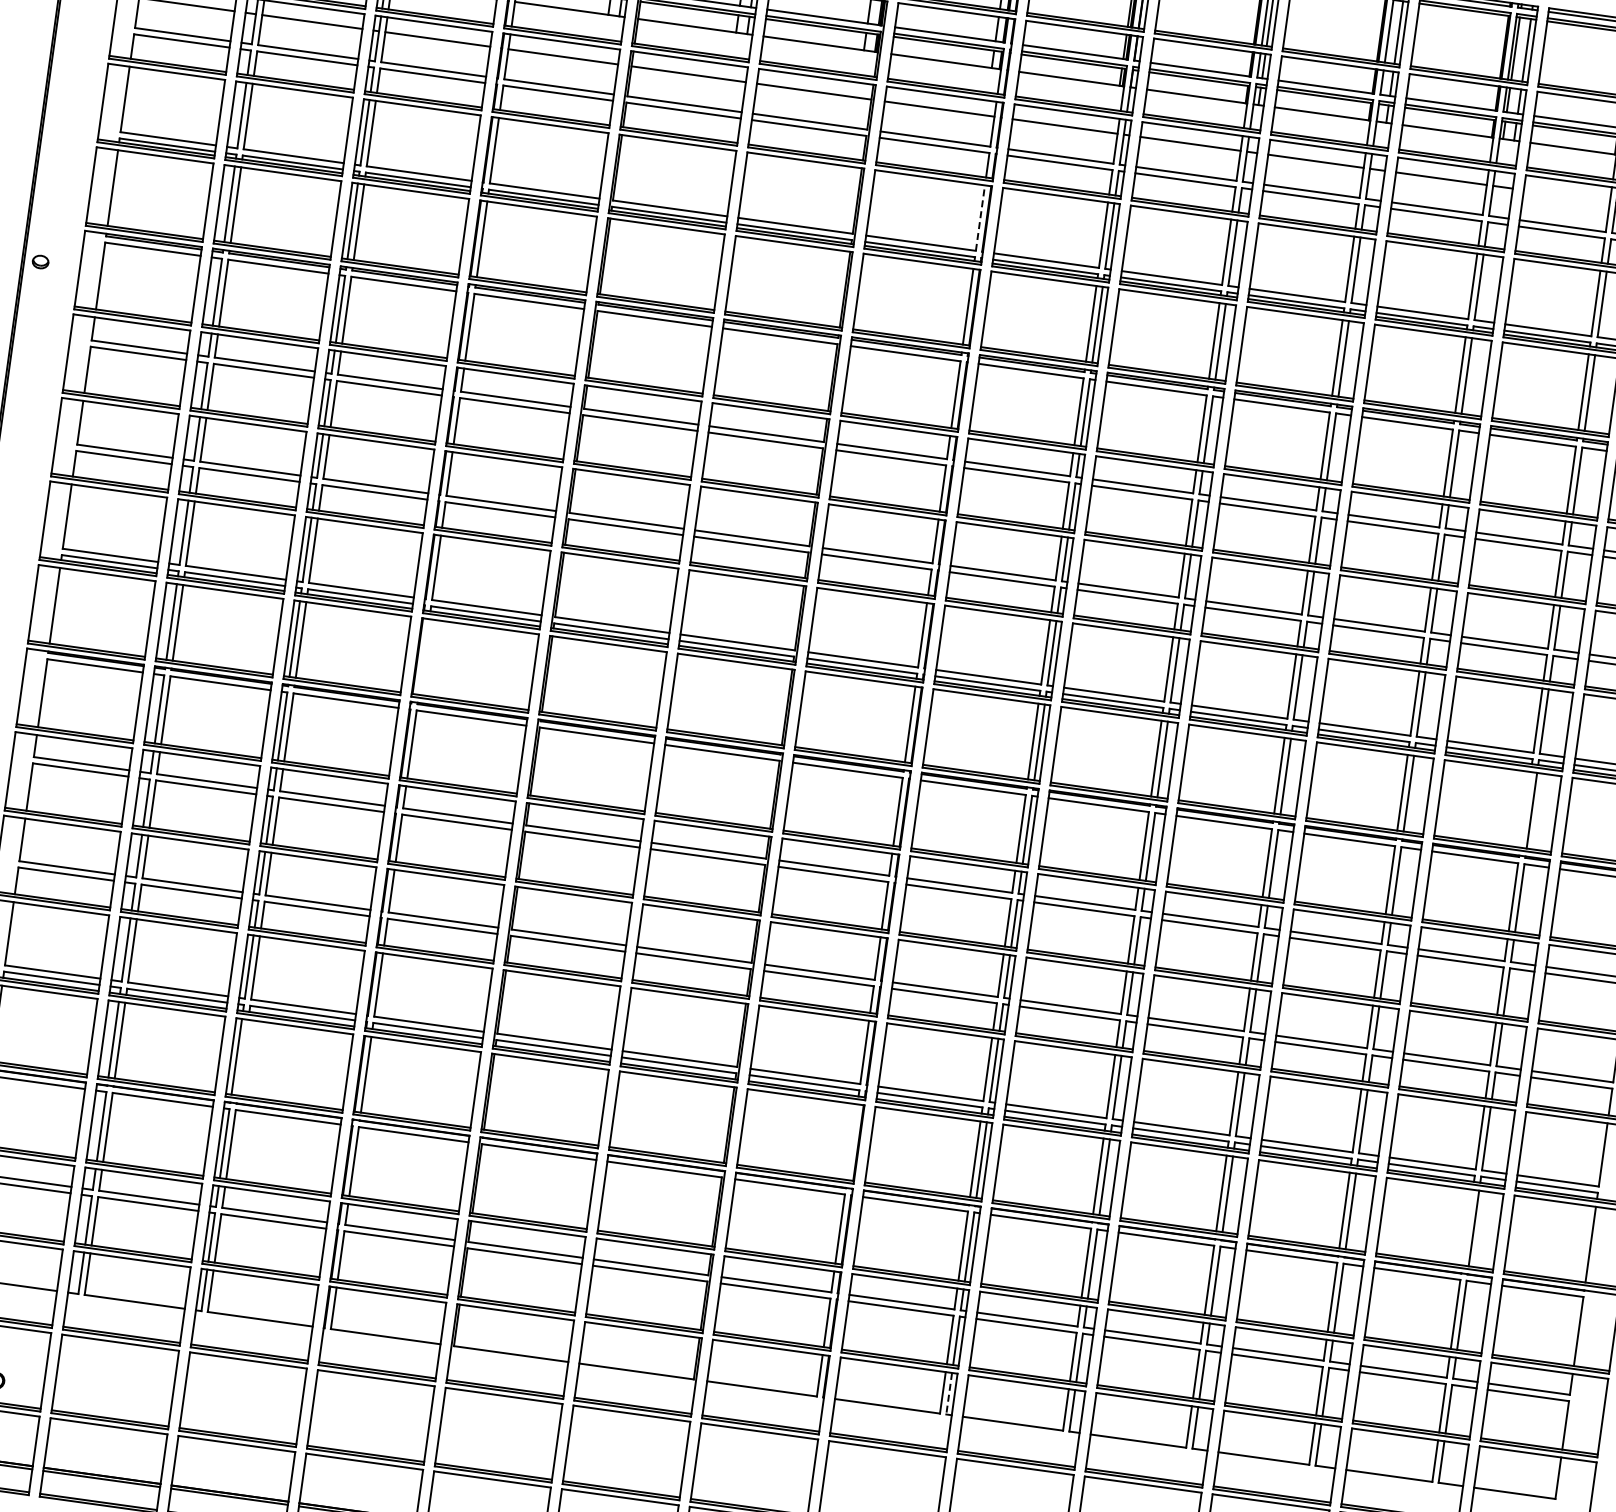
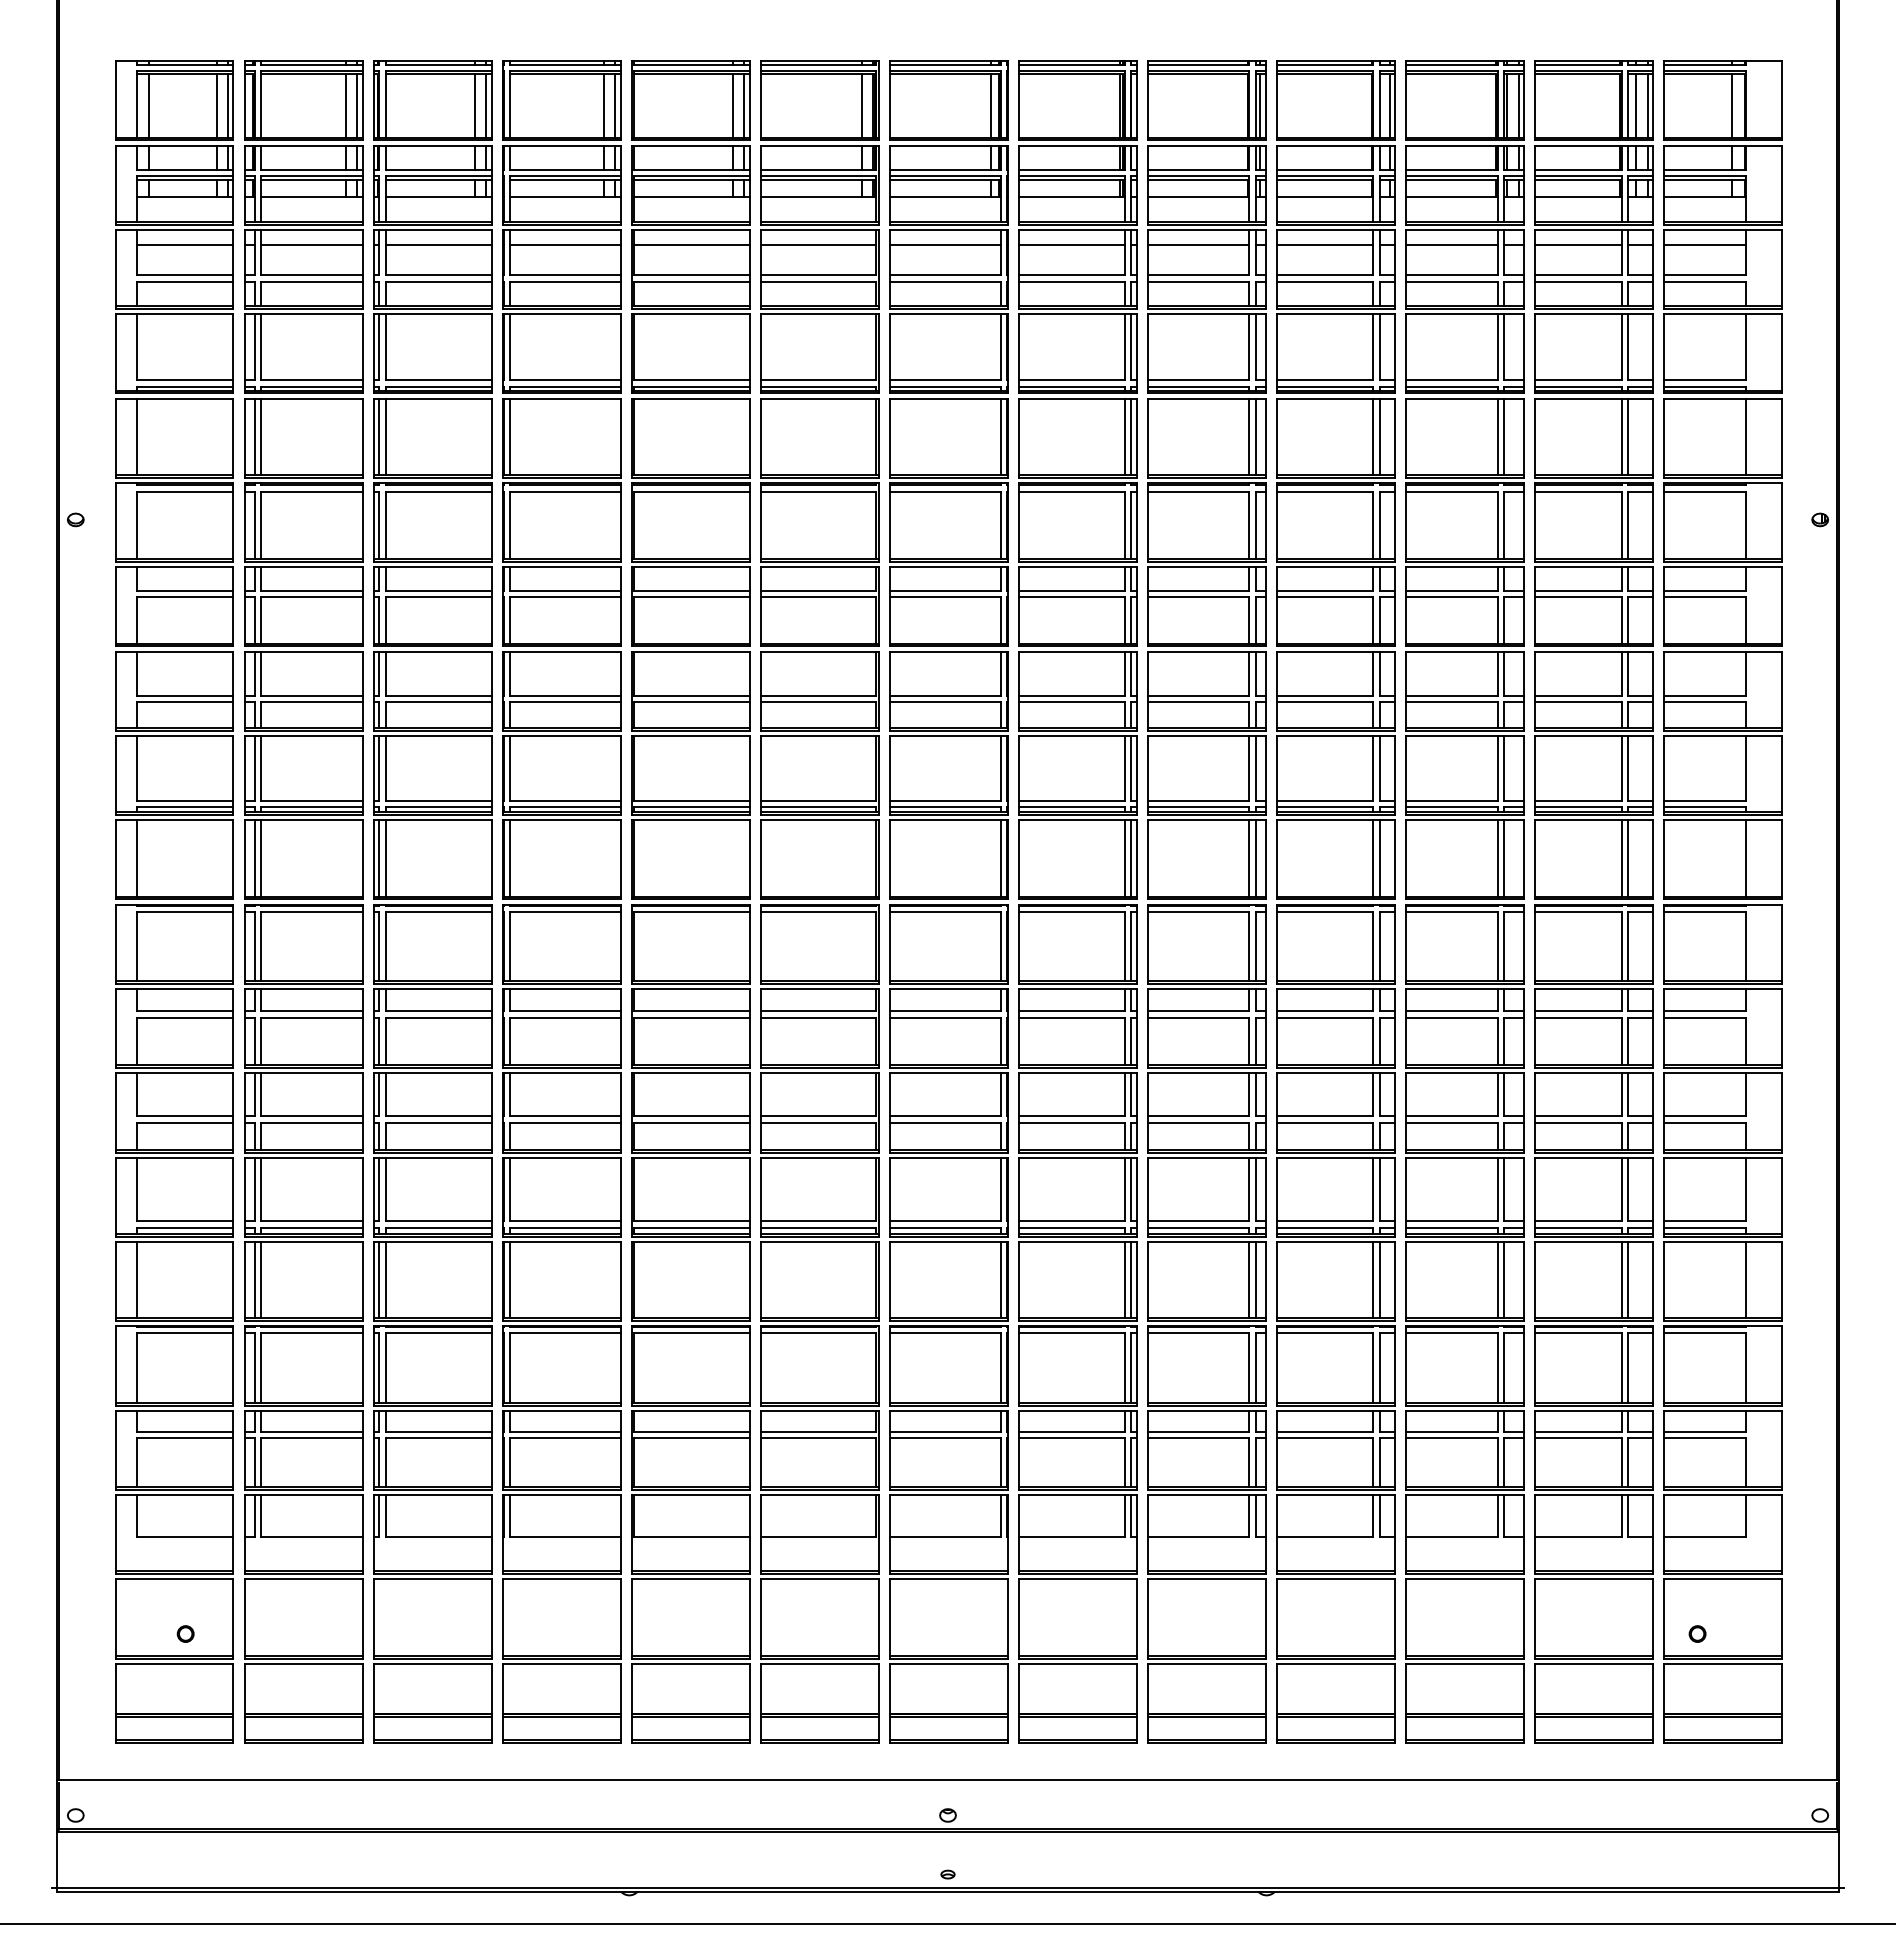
line: (1566, 195) -> (1578, 244), added
line: (980, 217) -> (1000, 346), dashed -> solid
line: (423, 657) -> (509, 858), added
line: (1525, 809) -> (1621, 858), added
line: (243, 1056) -> (385, 1279), added
line: (852, 1141) -> (1000, 1279), added
line: (1467, 1226) -> (1621, 1279), added
line: (949, 1393) -> (1131, 1515), dashed -> solid

